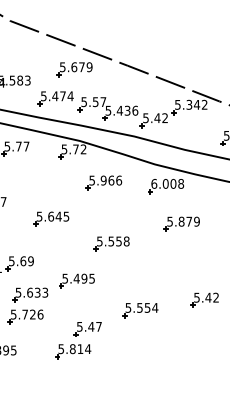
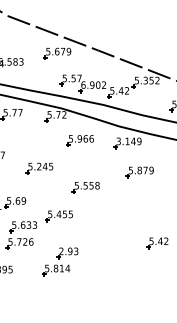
part: (55, 98) -> (42, 75), removed
text: (196, 104) -> (151, 80), 5.342 -> 5.352
text: (121, 110) -> (93, 84), 5.436 -> 6.902
text: (167, 183) -> (128, 141), 6.008 -> 3.149
text: (51, 216) -> (39, 166), 5.645 -> 5.245
text: (84, 278) -> (65, 214), 5.495 -> 5.455
part: (204, 299) -> (157, 242), moved
part: (140, 310) -> (108, 238), removed
text: (89, 326) -> (68, 251), 5.47 -> 2.93

